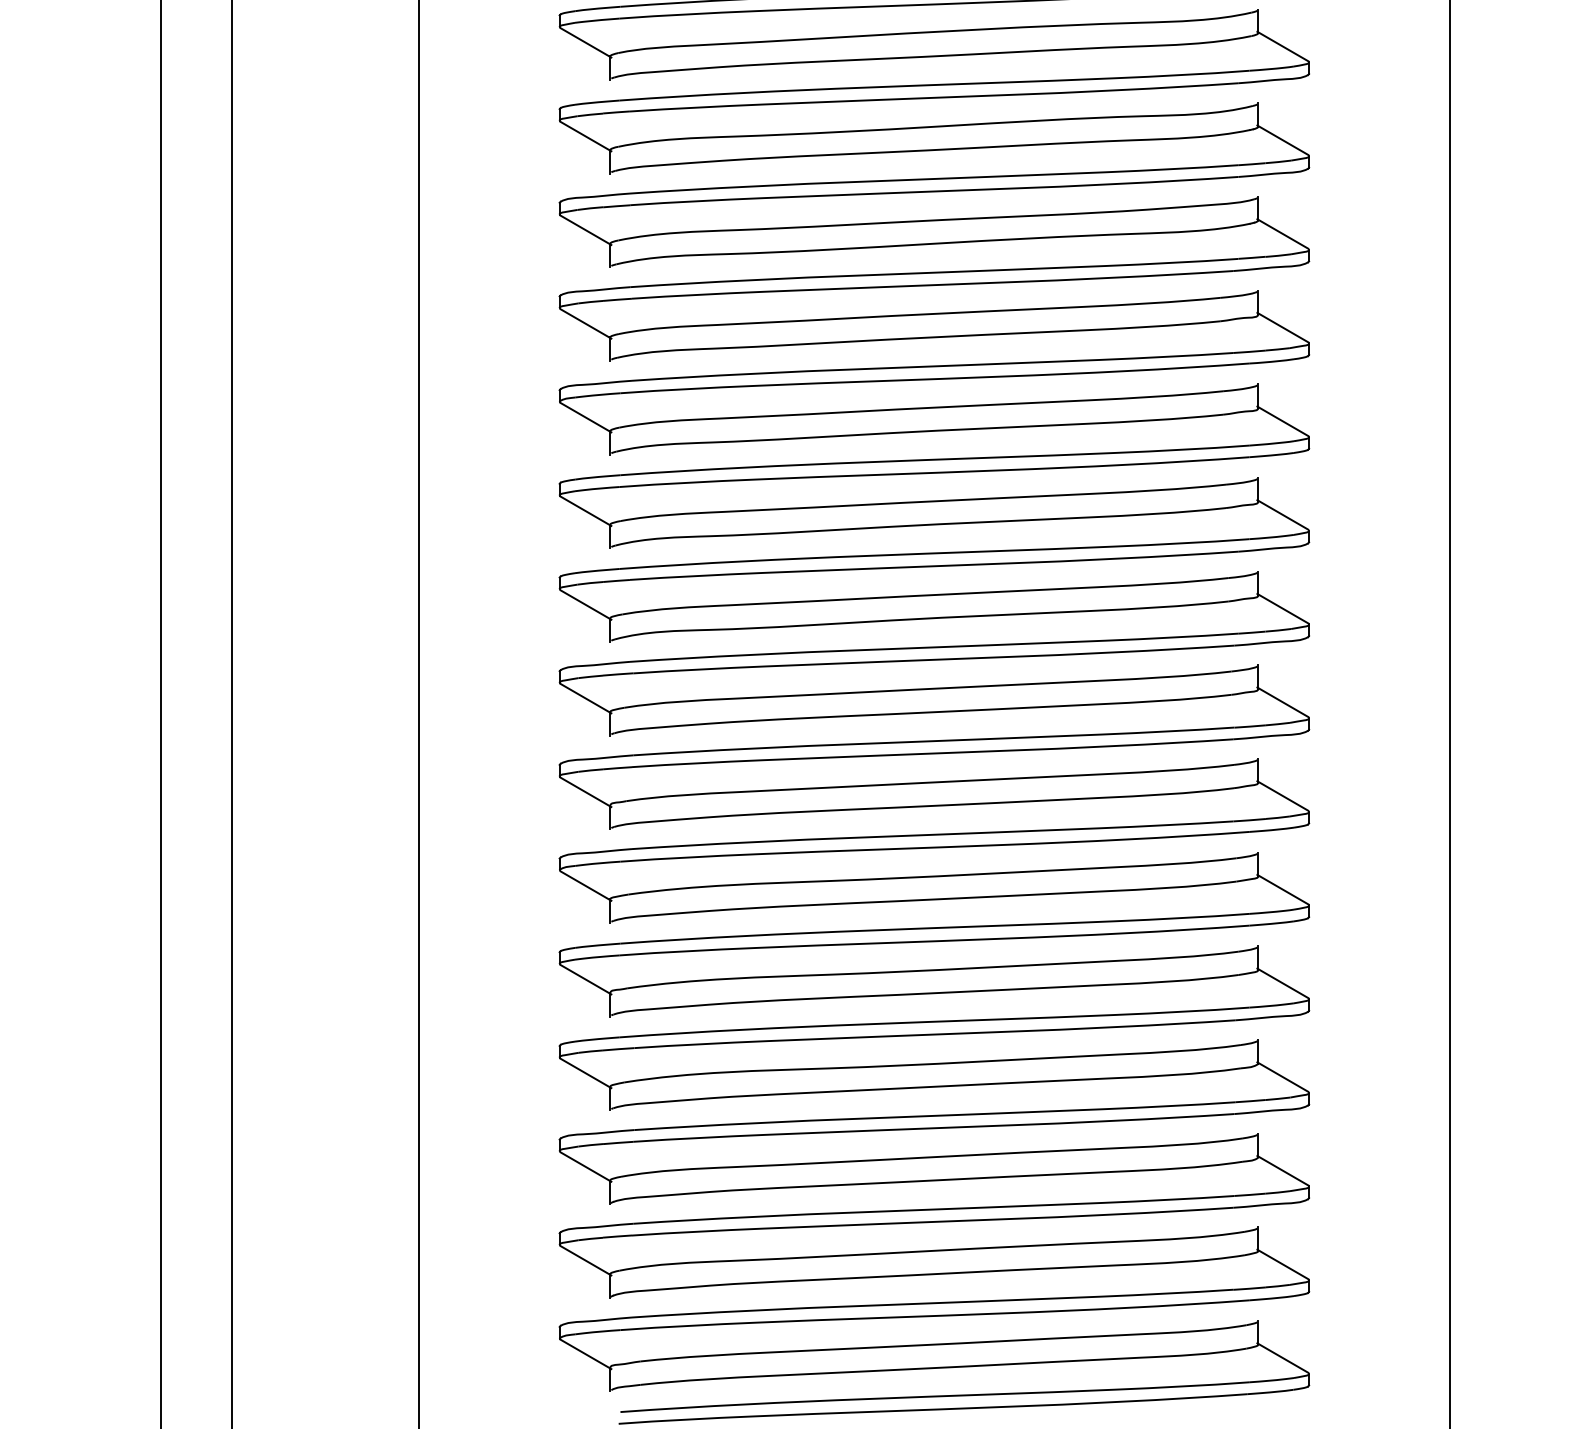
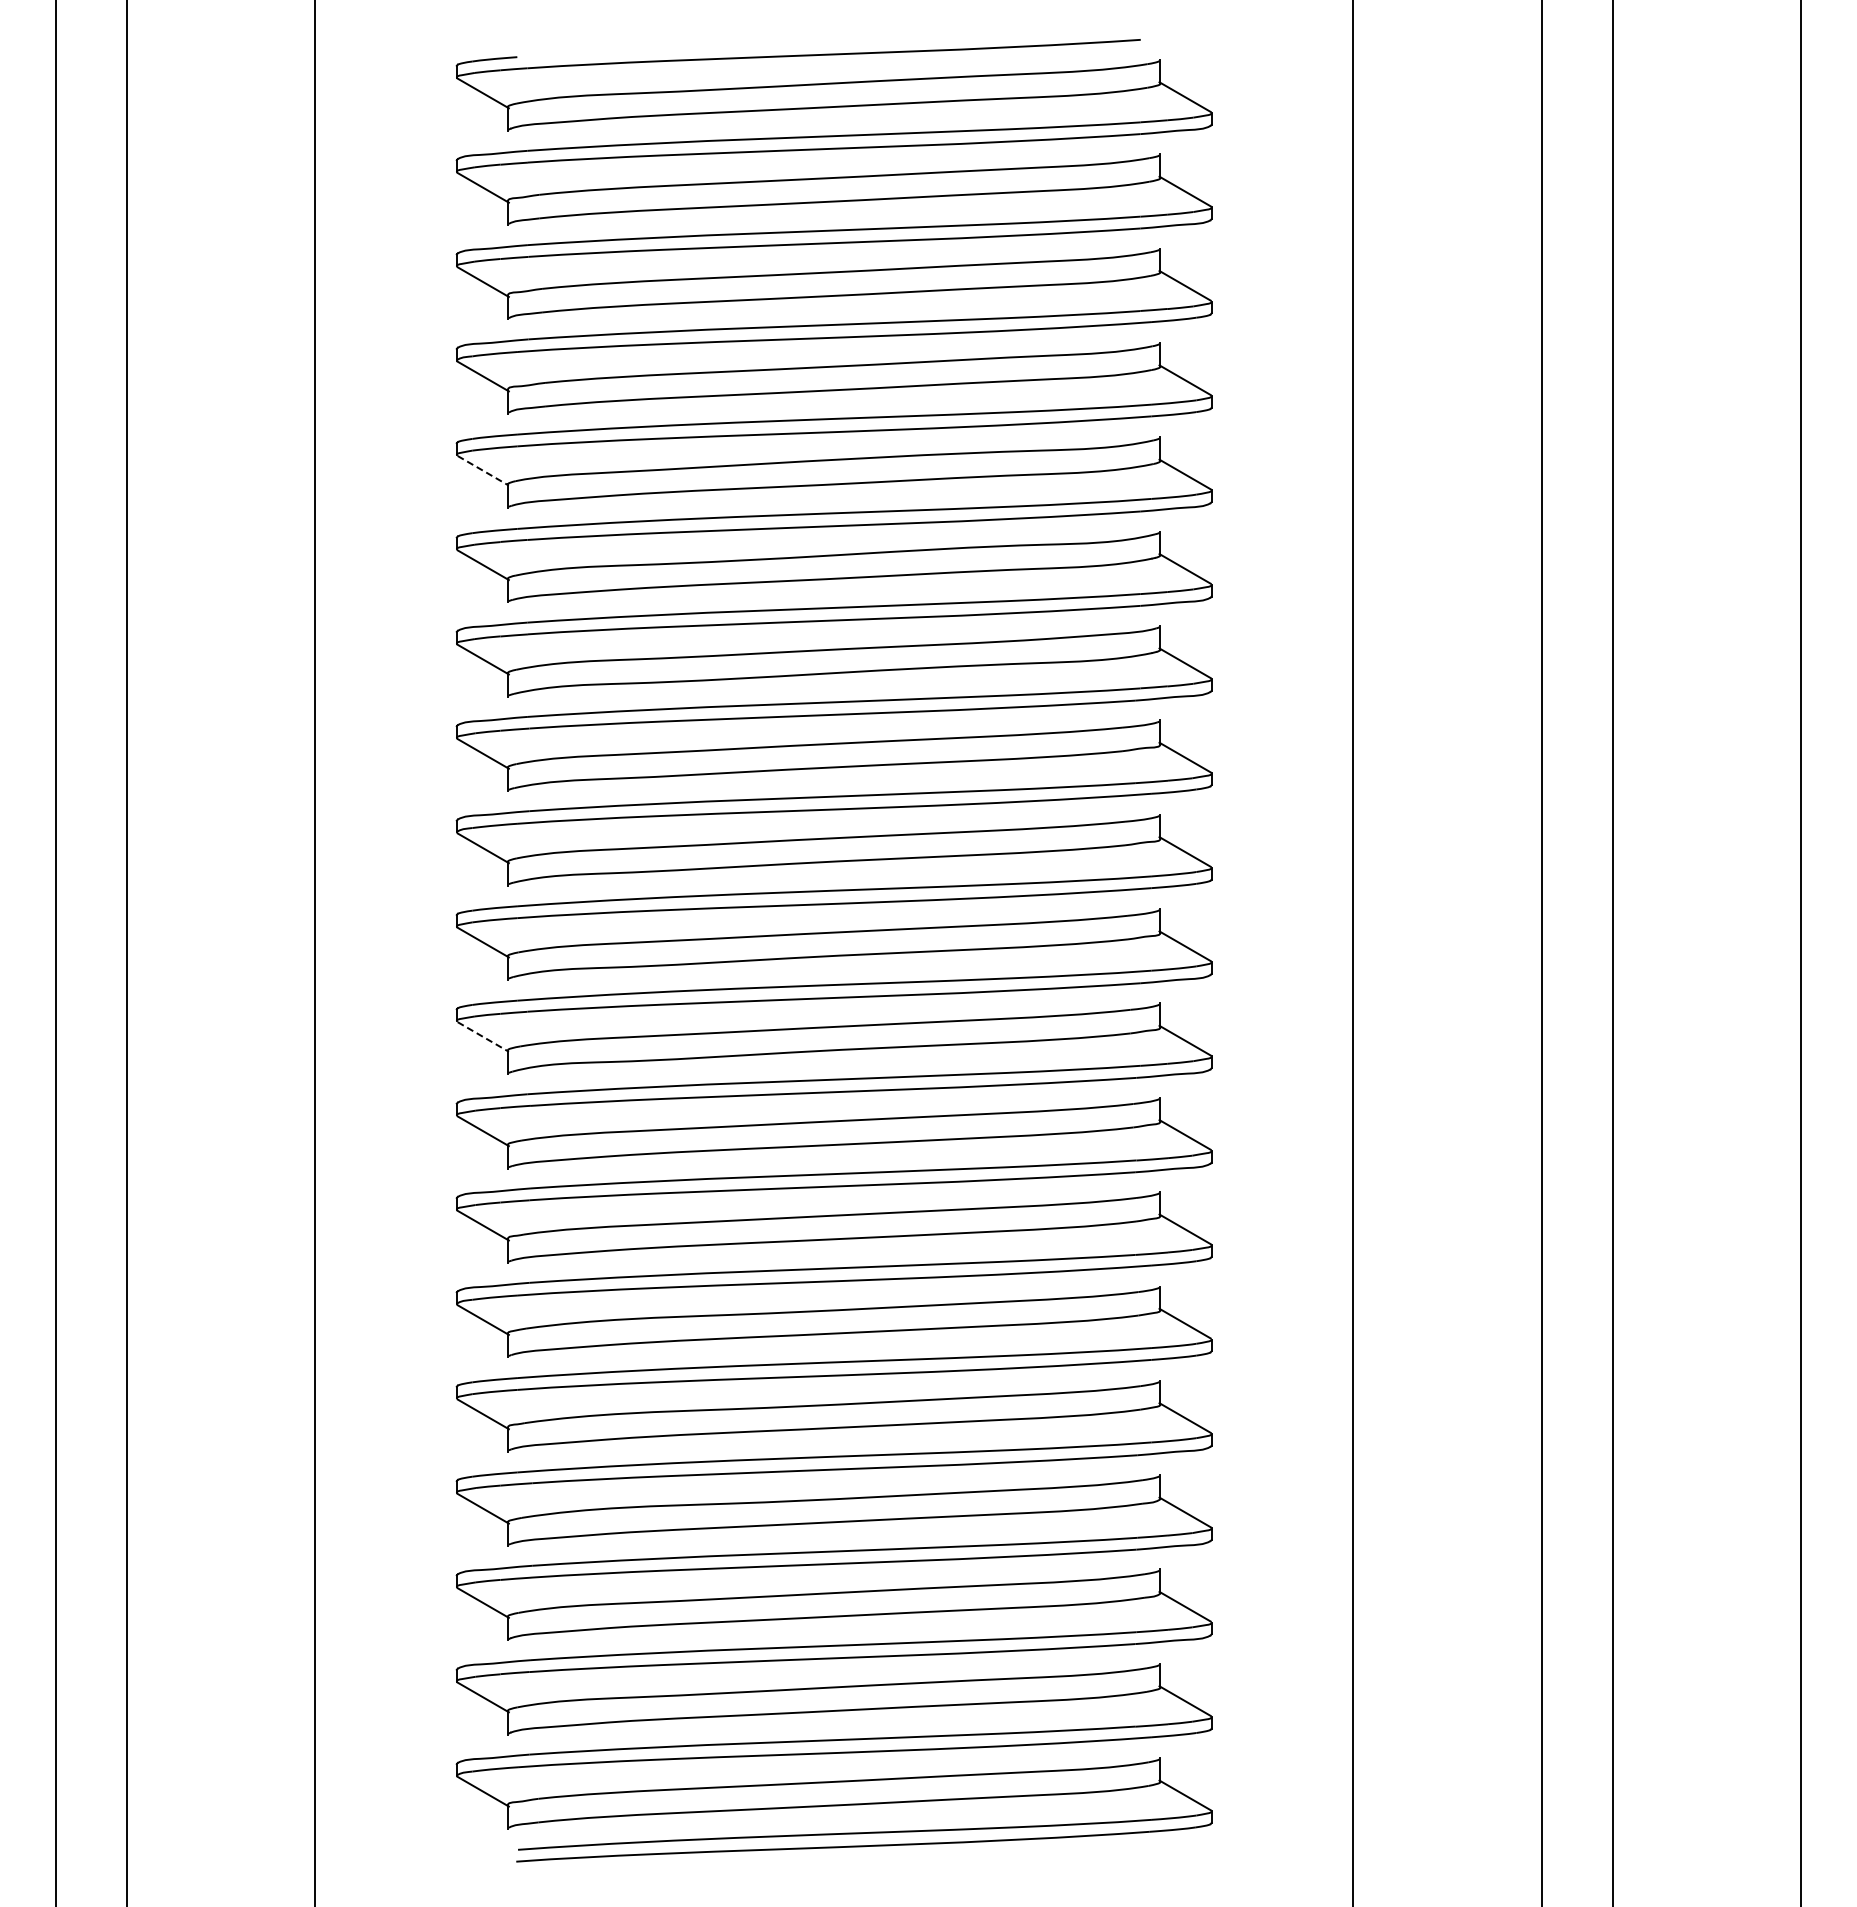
line: (586, 42) -> (483, 470), solid -> dashed
line: (586, 604) -> (483, 1036), solid -> dashed

